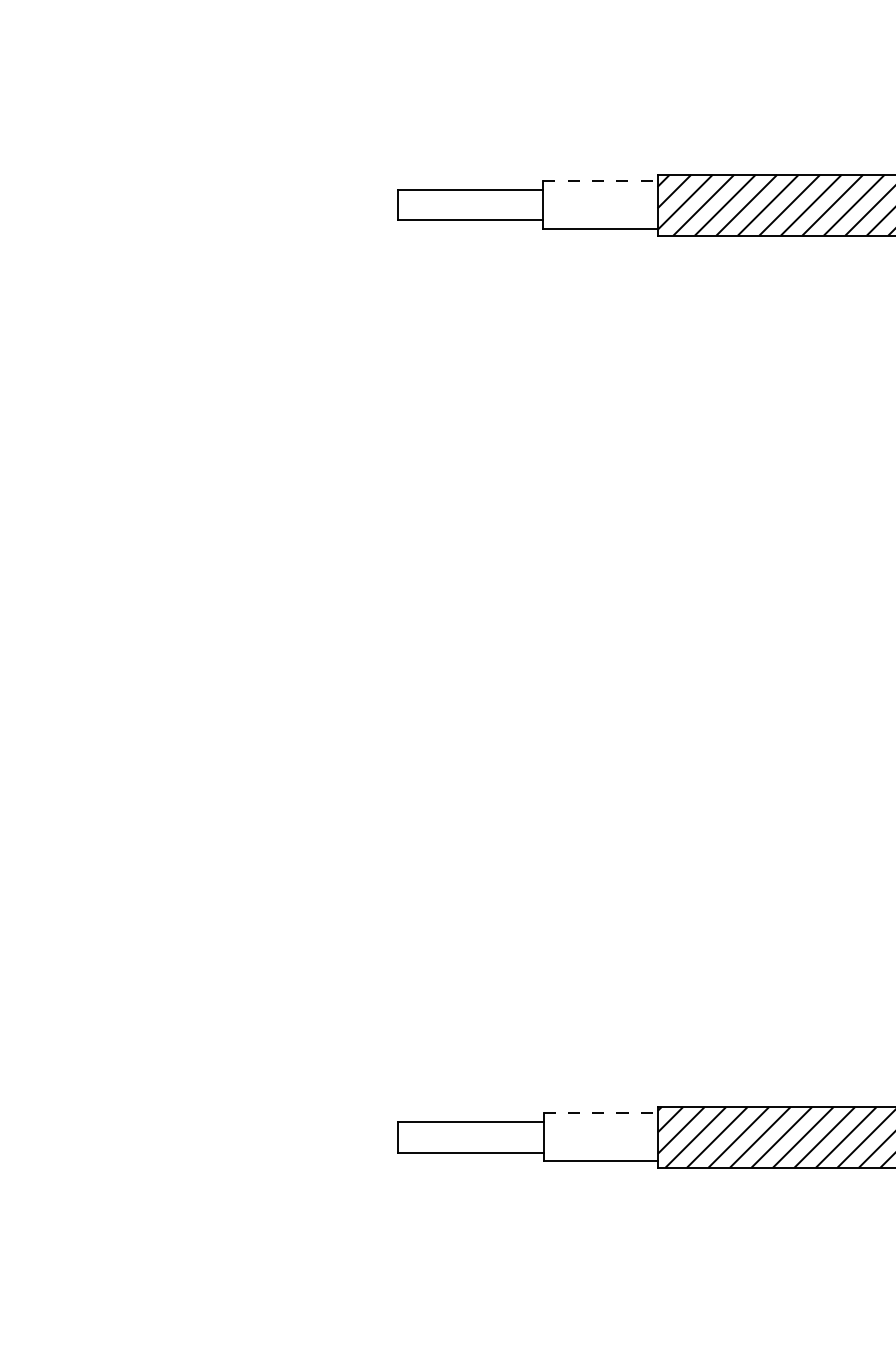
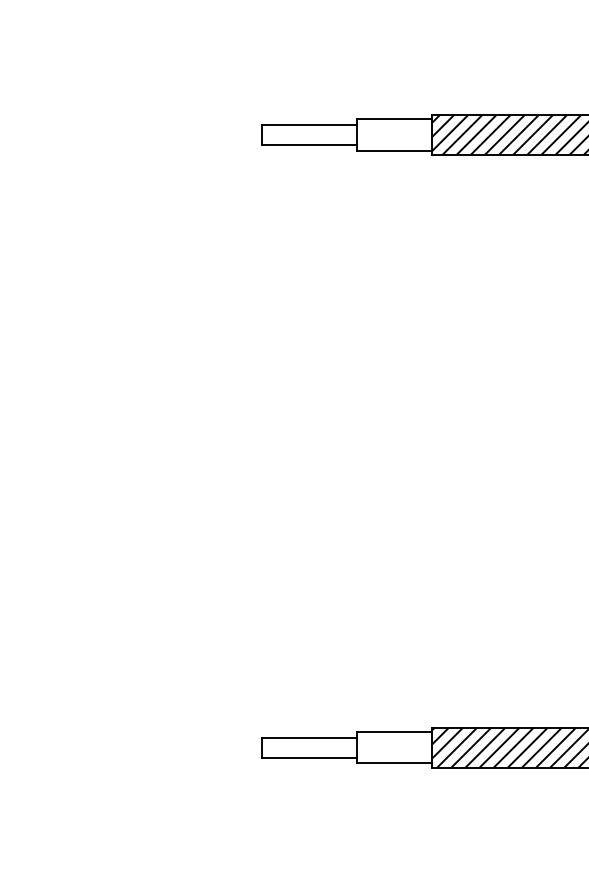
line: (600, 182) -> (394, 119), dashed -> solid
line: (600, 1113) -> (394, 731), dashed -> solid

